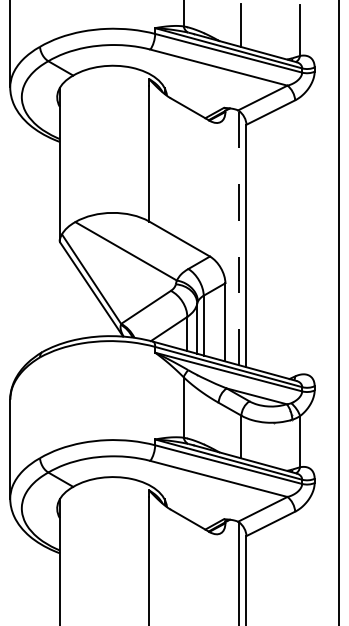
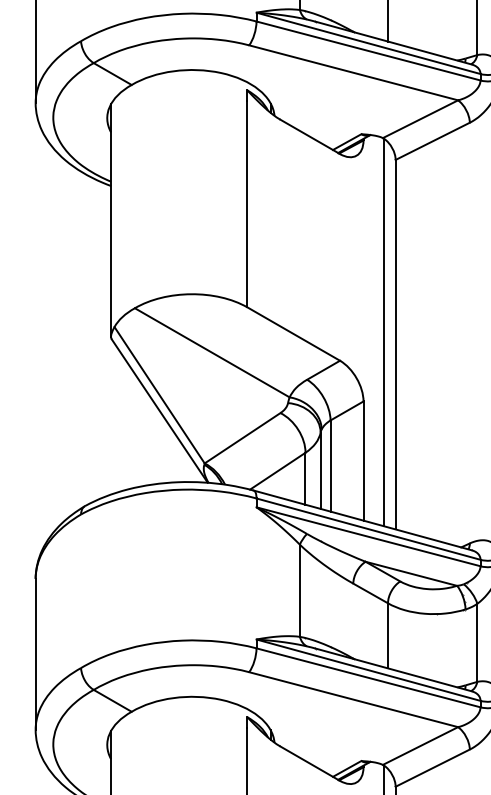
line: (238, 237) -> (383, 331), dashed -> solid

